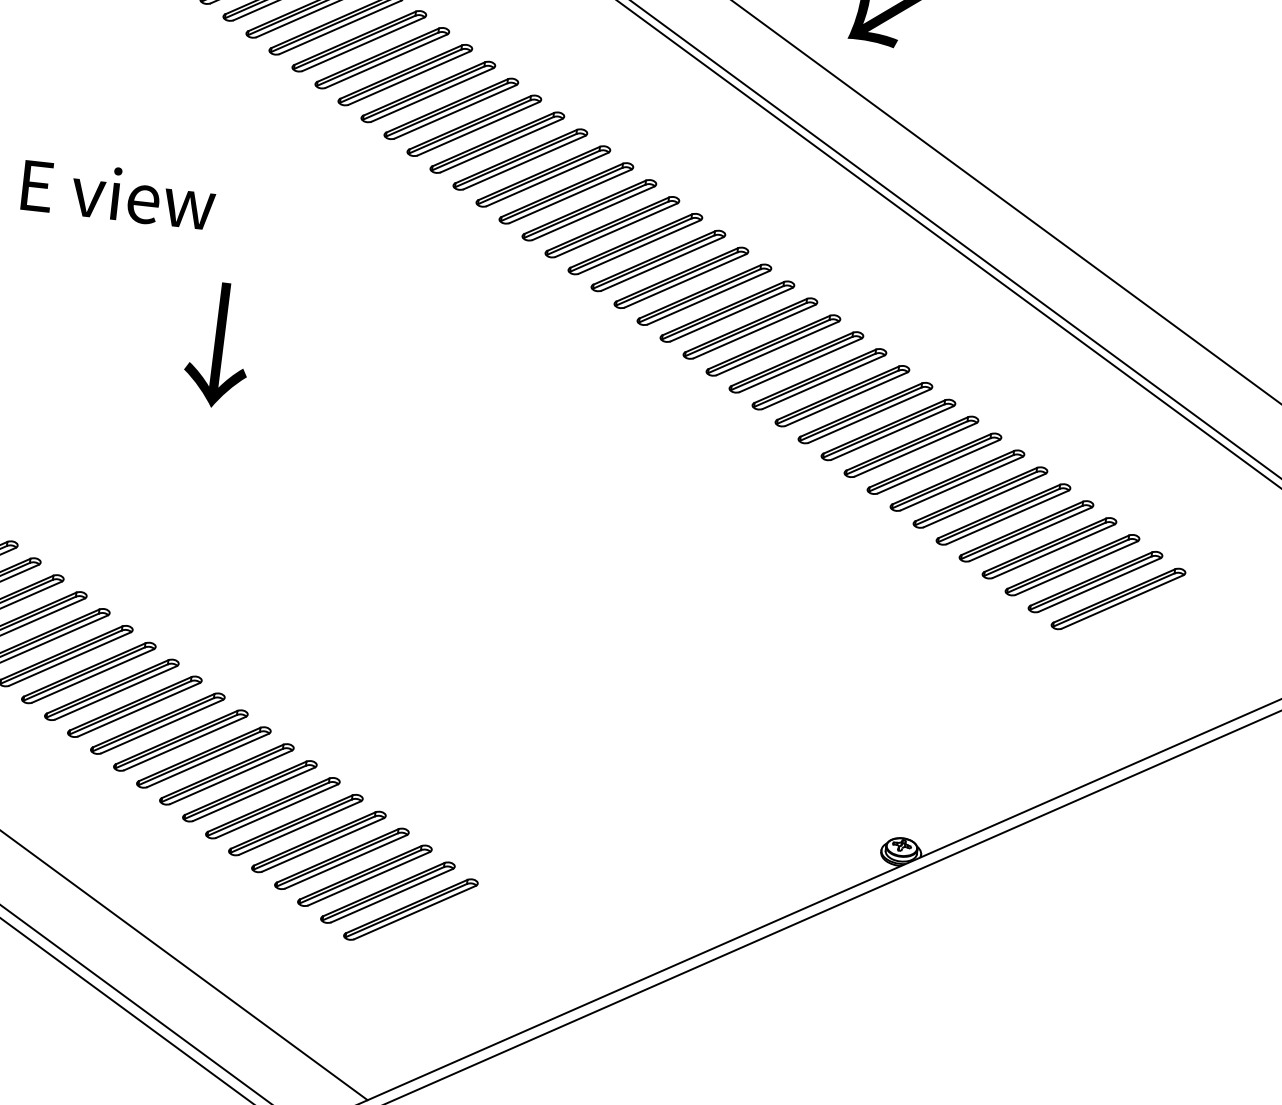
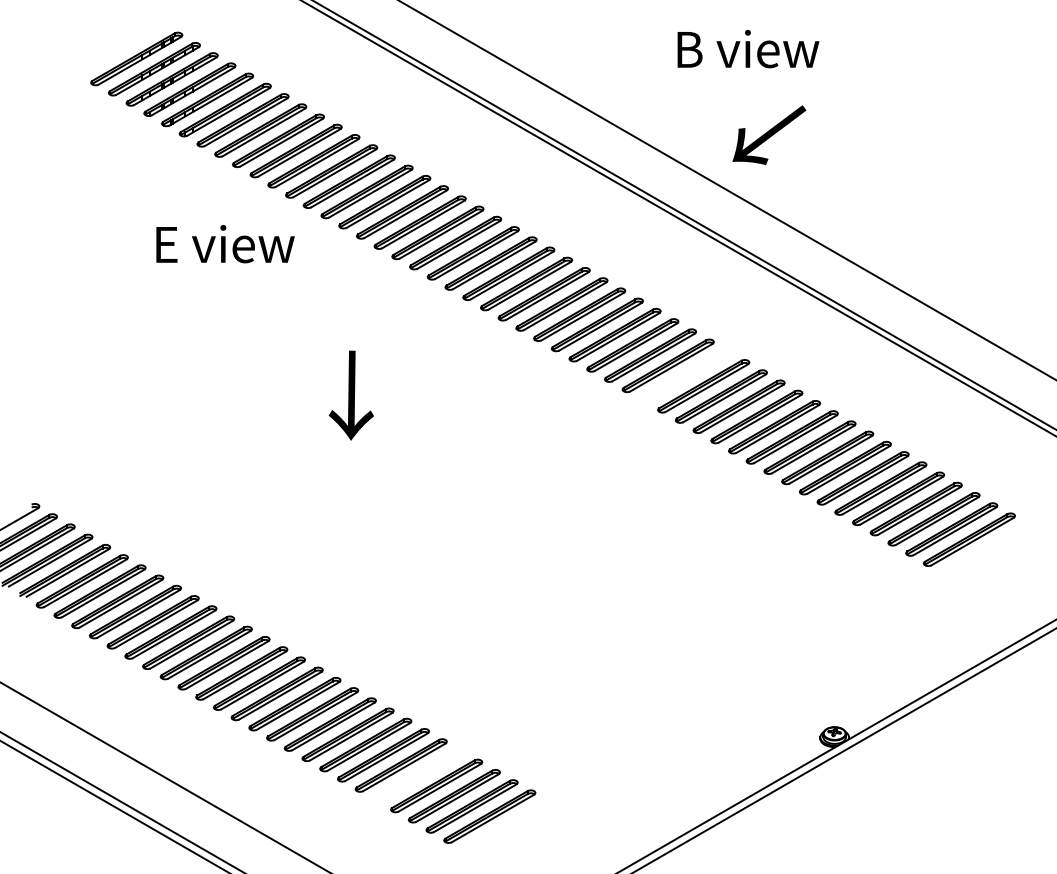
text: (118, 194) -> (225, 244), moved
part: (749, 327) -> (685, 375), removed
text: (217, 344) -> (350, 395), moved
part: (318, 841) -> (418, 775), removed

